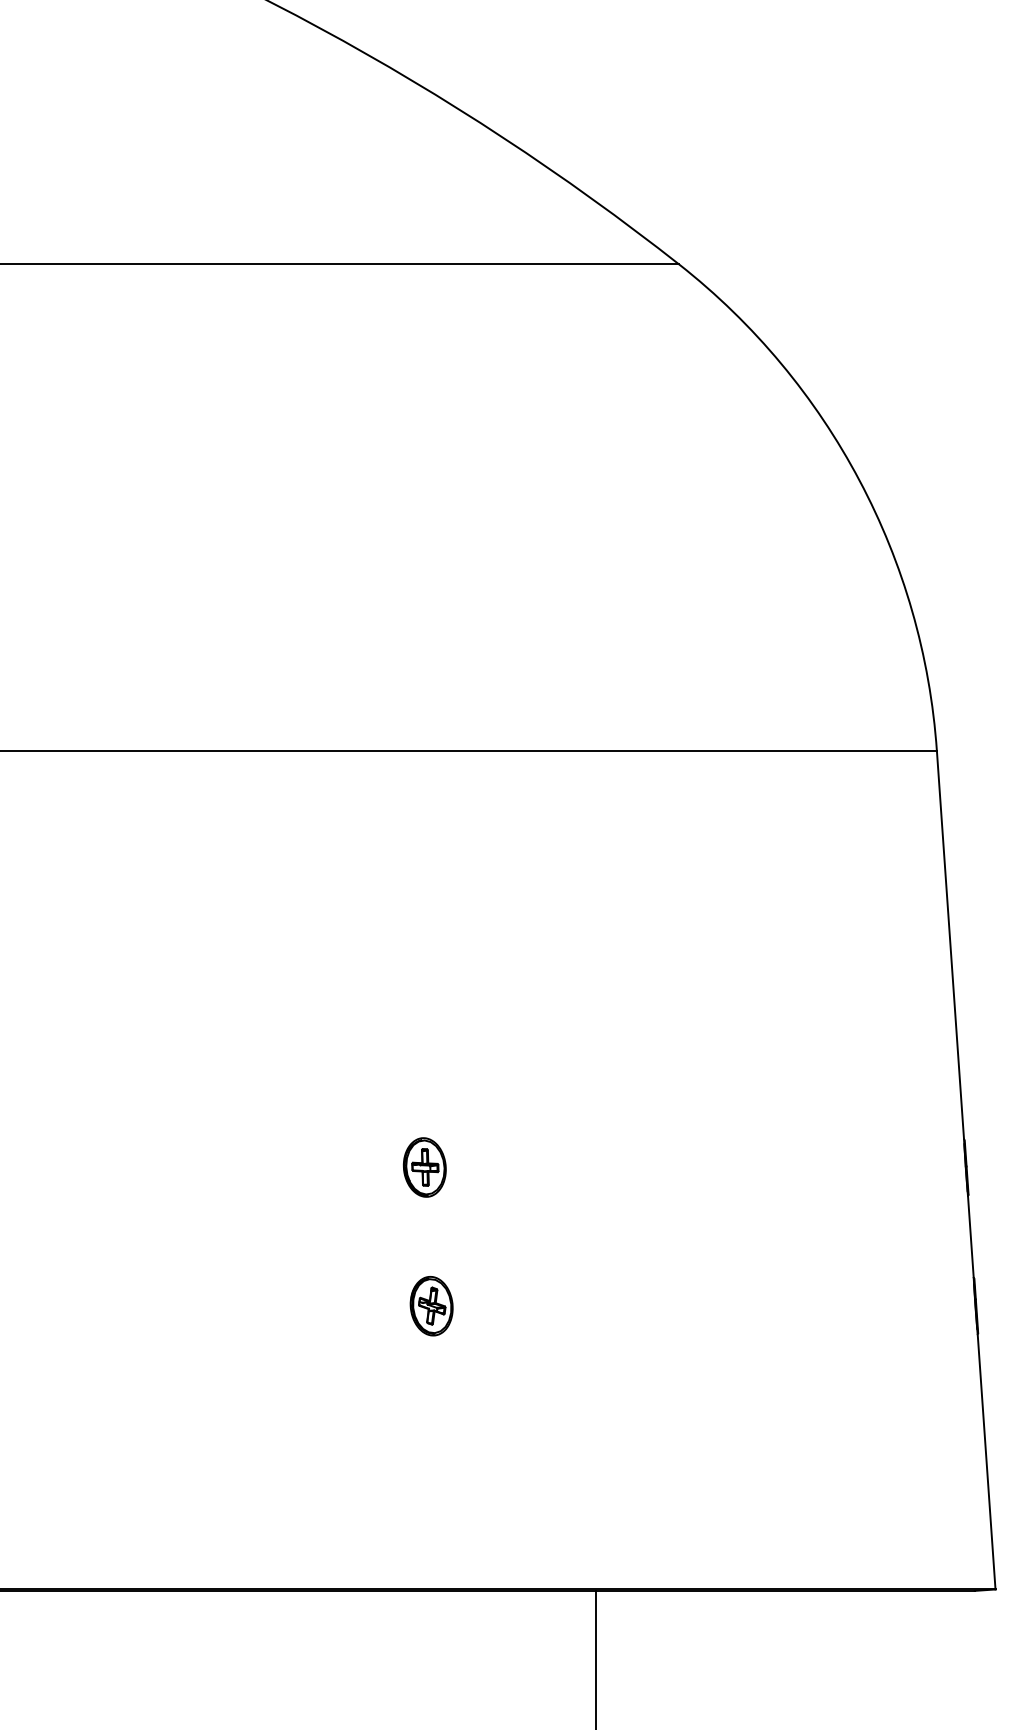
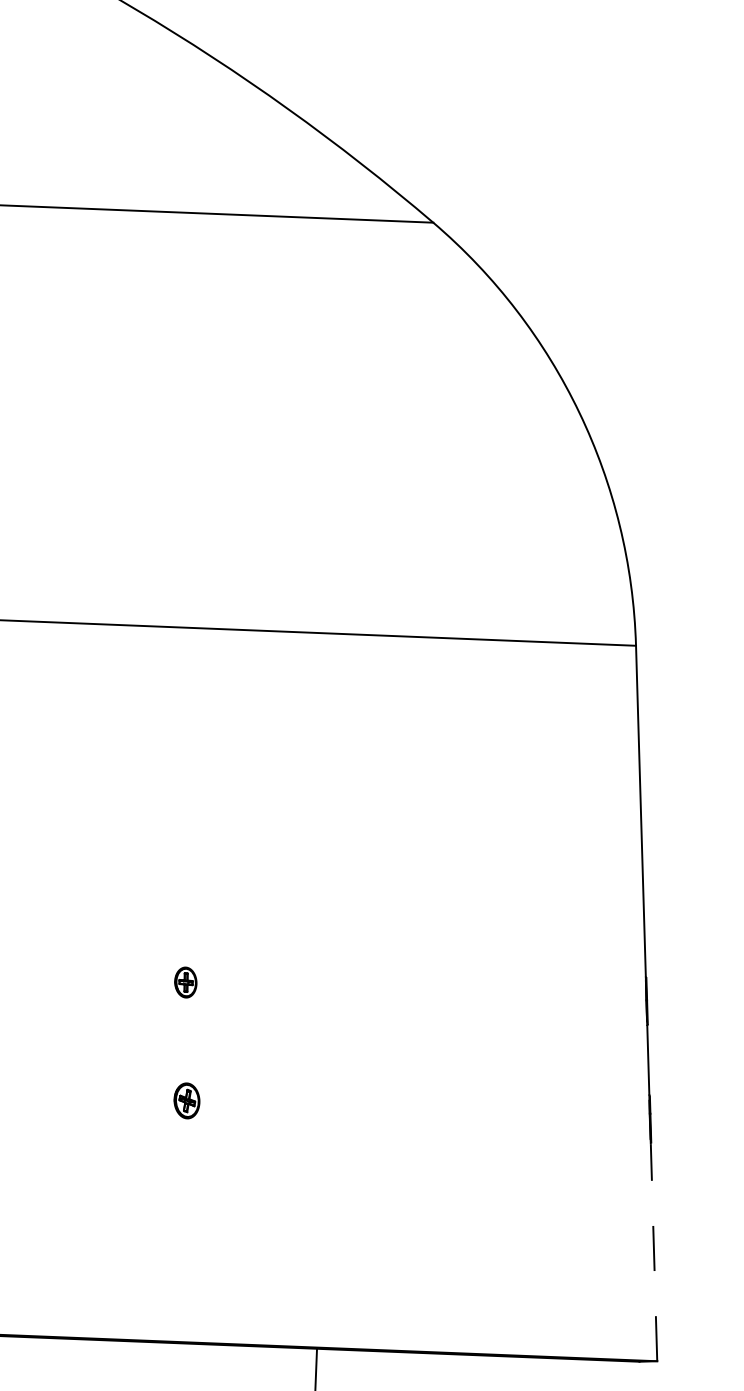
part: (424, 1167) -> (185, 982), size x0.6
part: (431, 1306) -> (186, 1101), size x0.7
line: (986, 1462) -> (653, 1252), solid -> dashed

